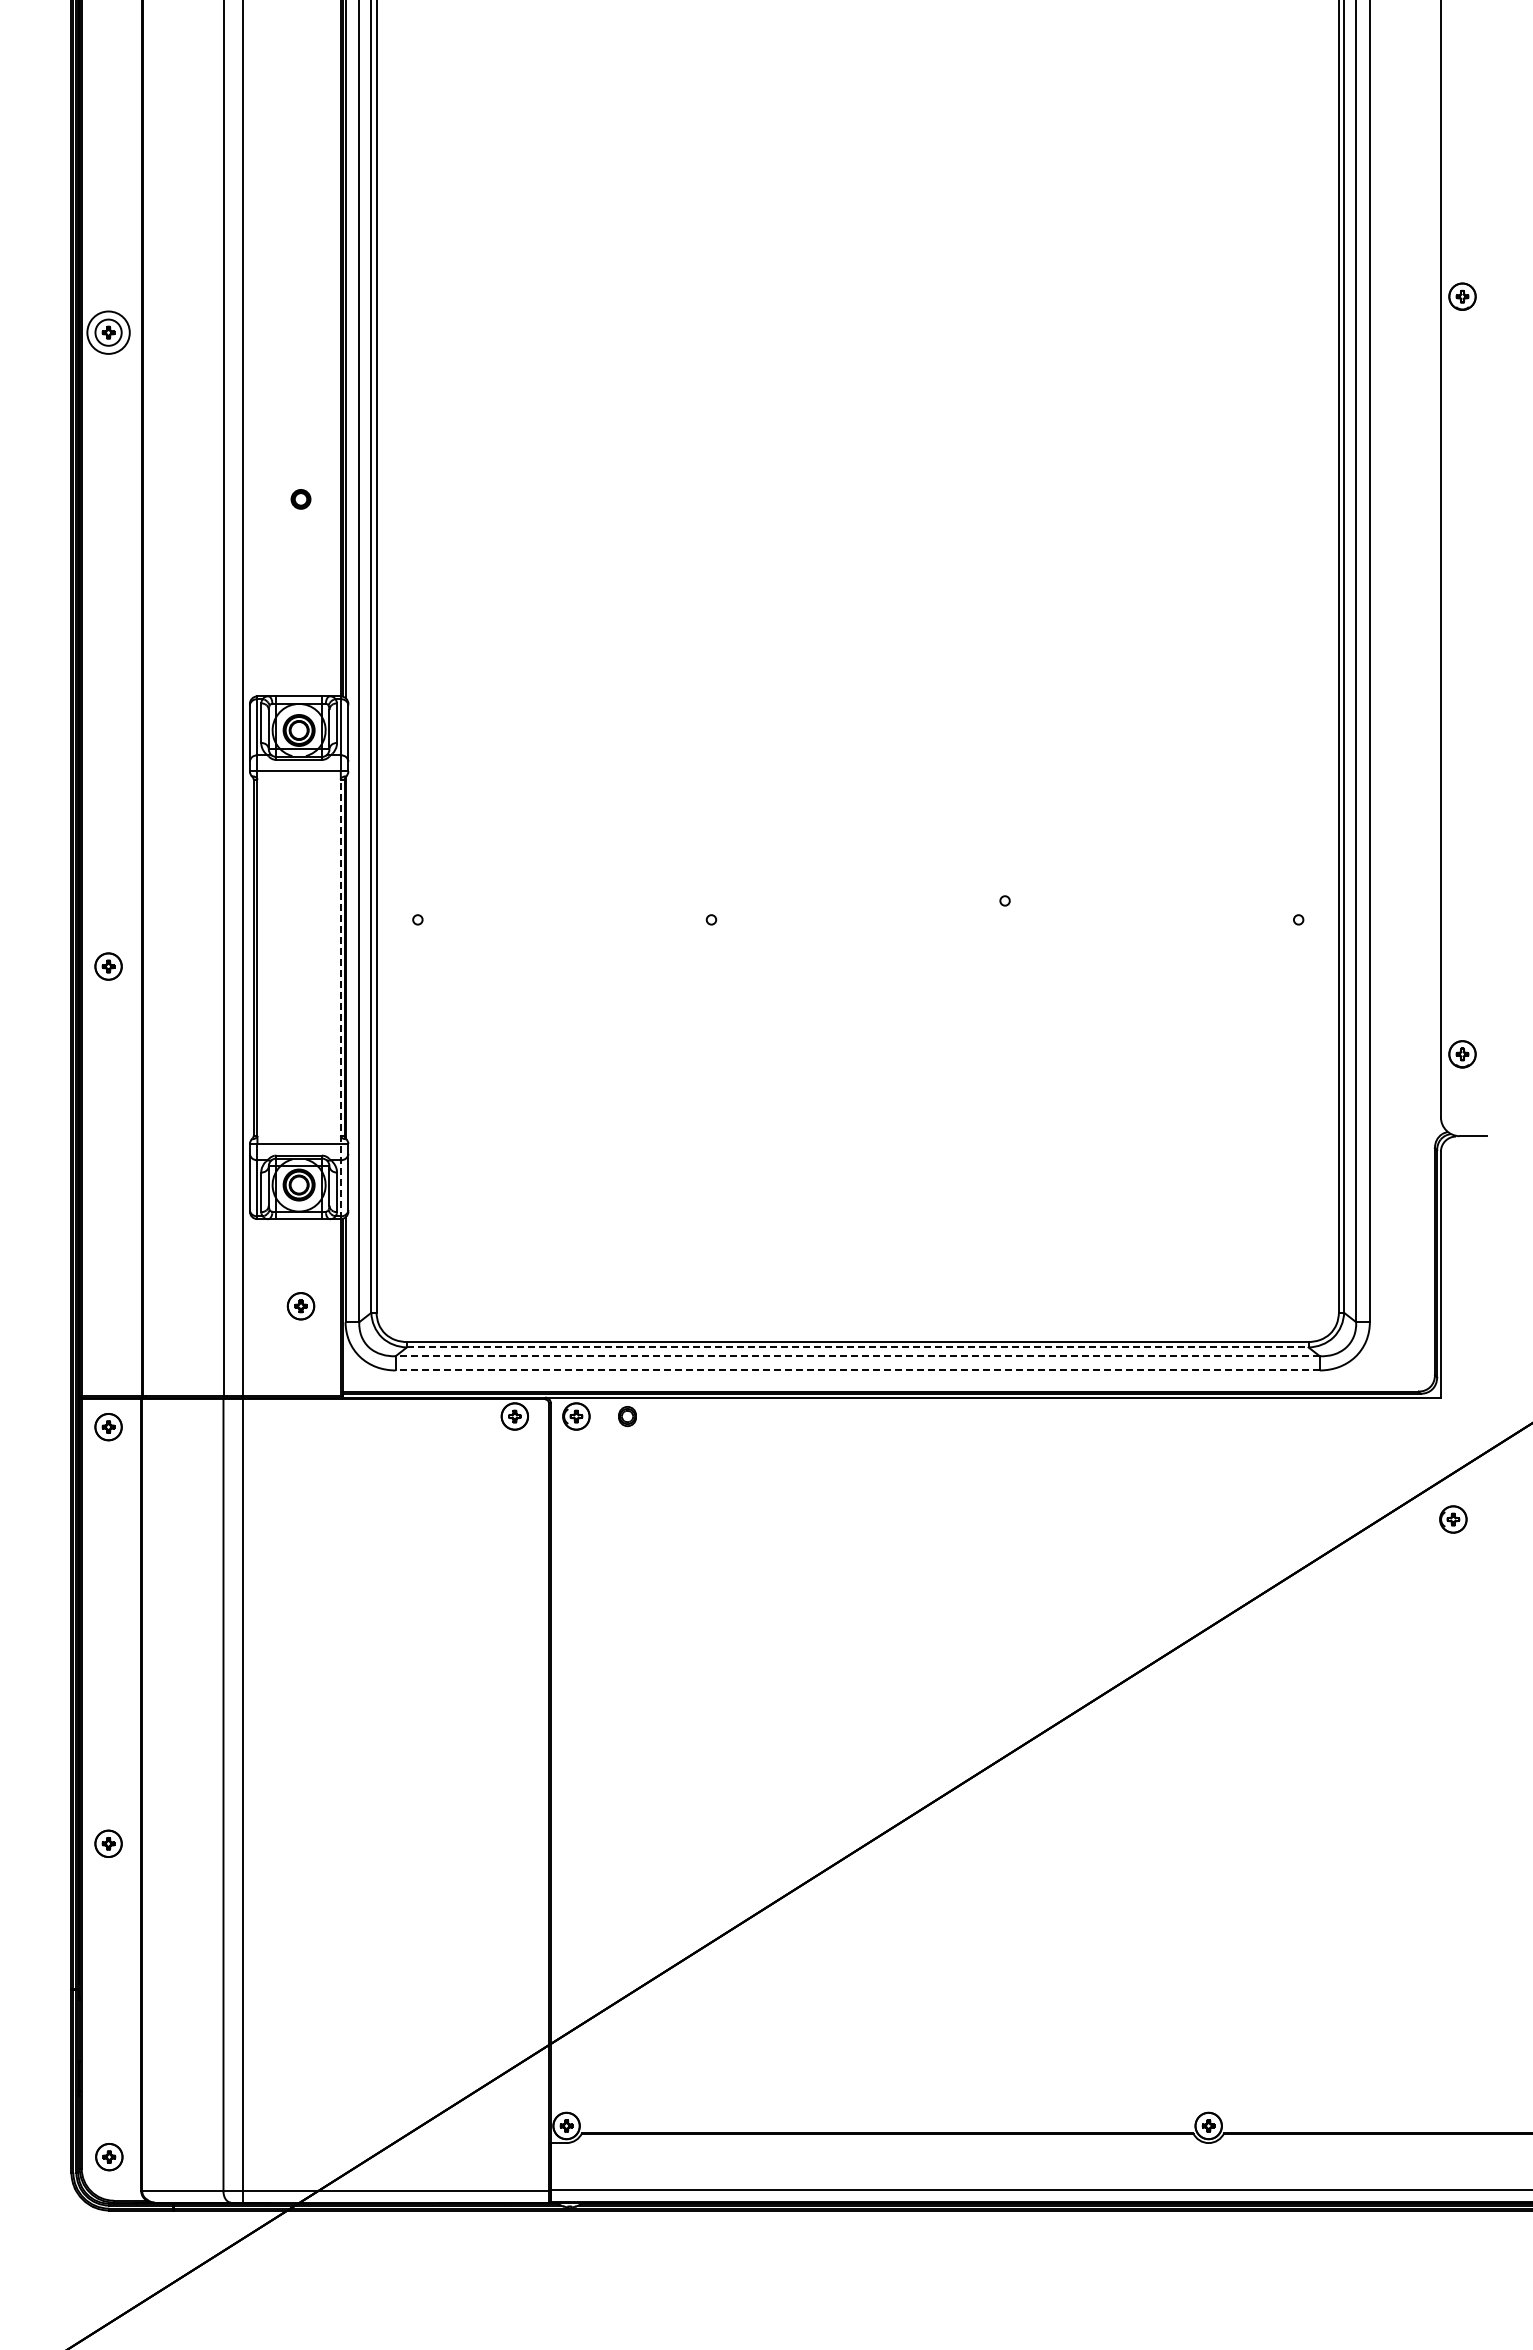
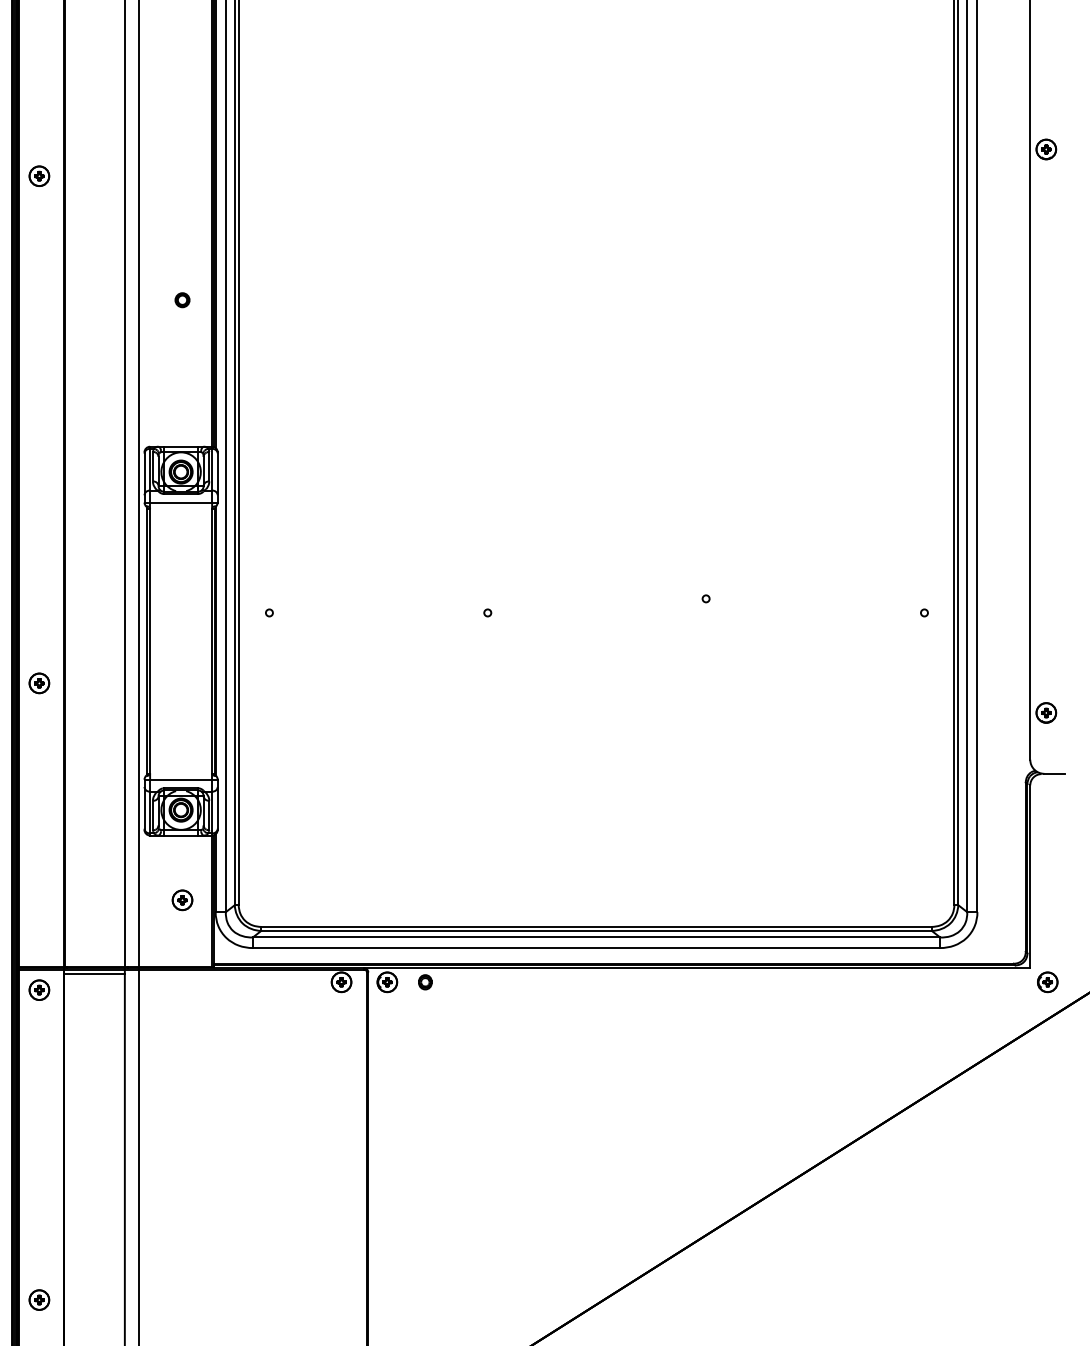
circle: (108, 332) -> (39, 176), size x0.62
part: (108, 966) -> (39, 683), moved
line: (340, 999) -> (211, 672), dashed -> solid
line: (857, 1347) -> (596, 930), dashed -> solid
line: (857, 1356) -> (596, 937), dashed -> solid
line: (857, 1370) -> (596, 948), dashed -> solid
line: (182, 1405) -> (94, 974), added
part: (1453, 1519) -> (1047, 982), moved

